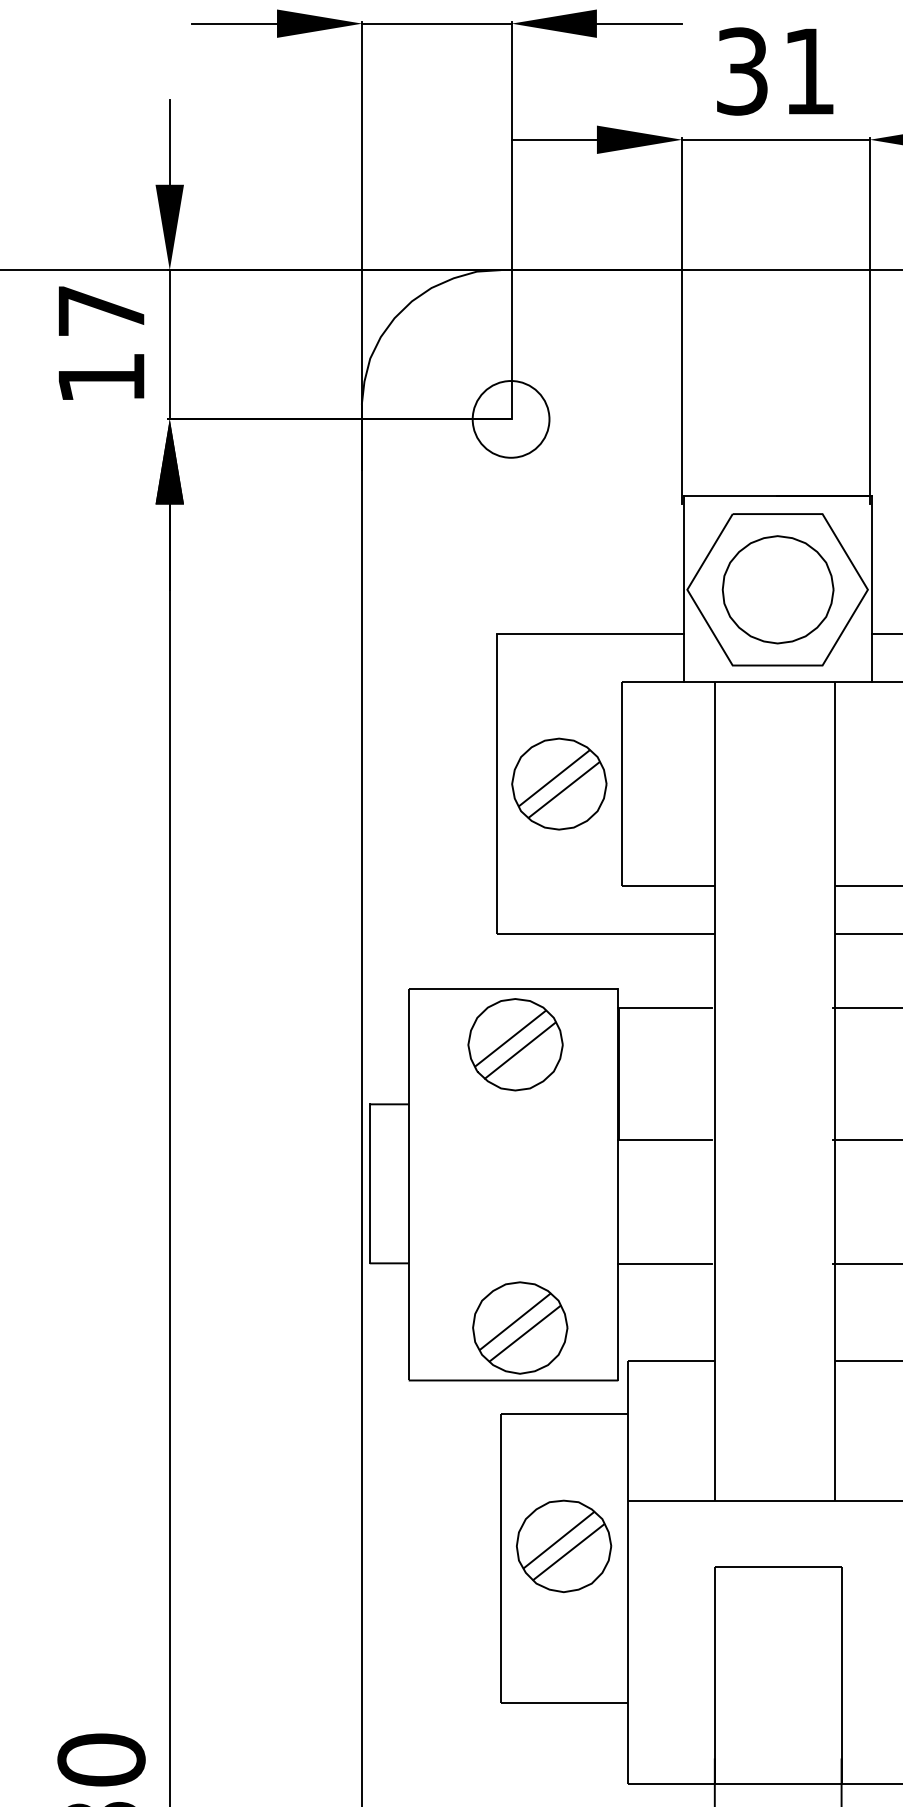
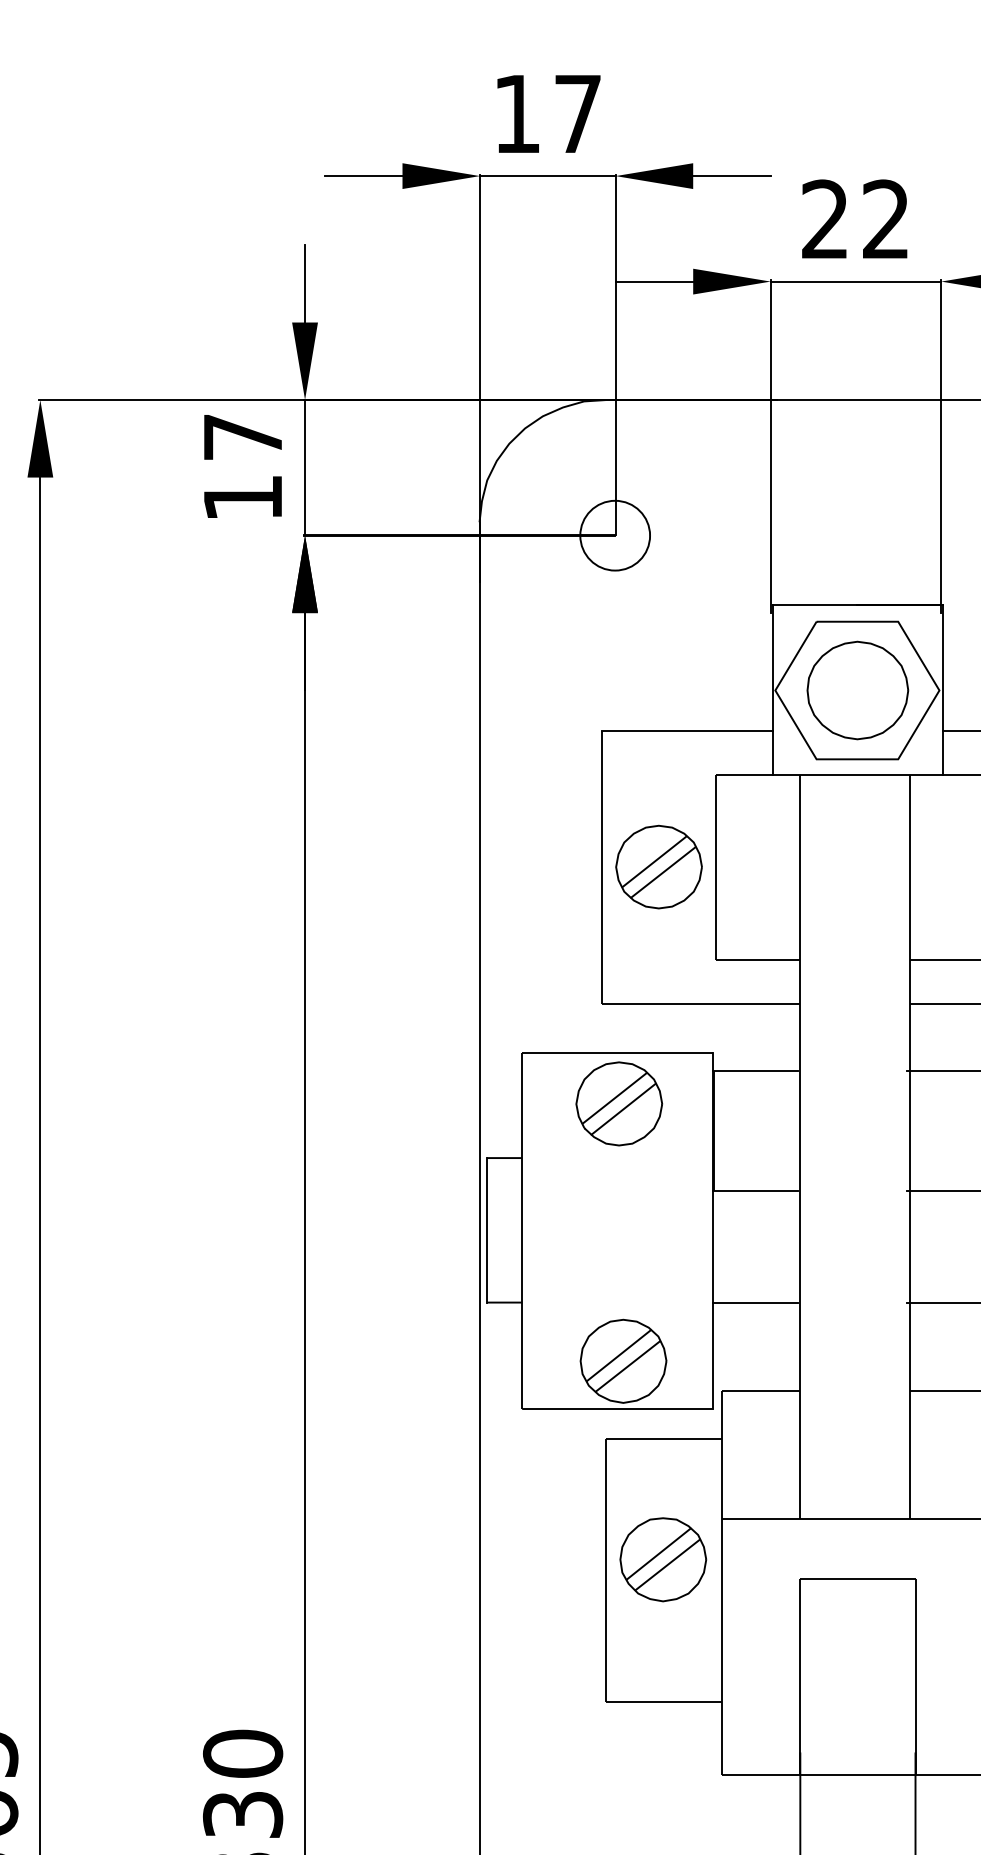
text: (774, 71) -> (854, 219), 31 -> 22

